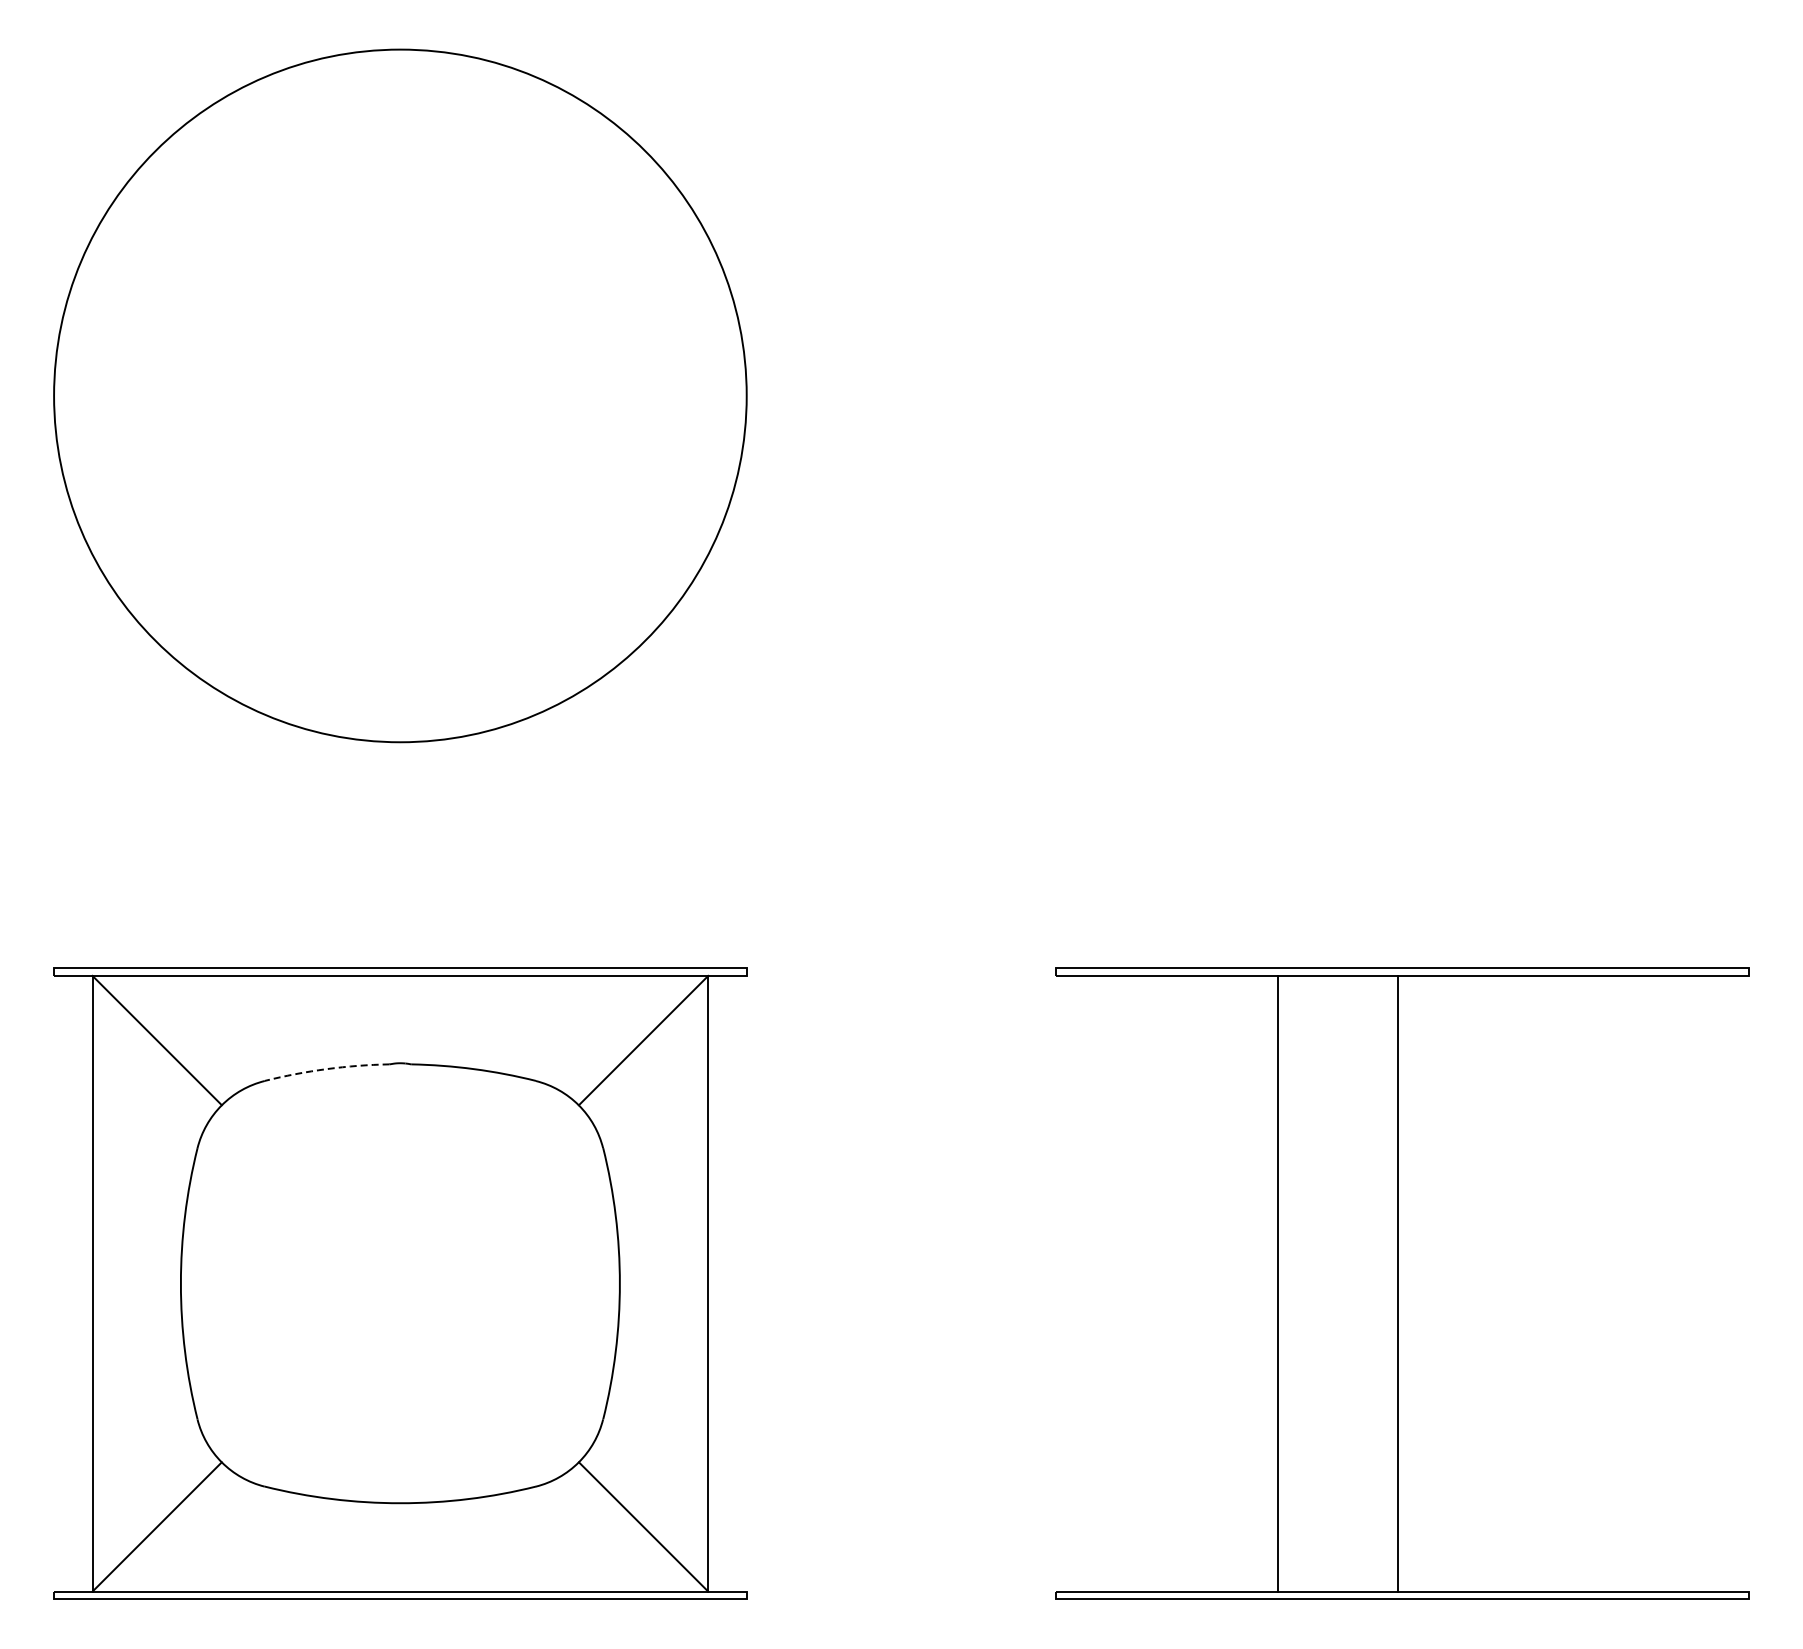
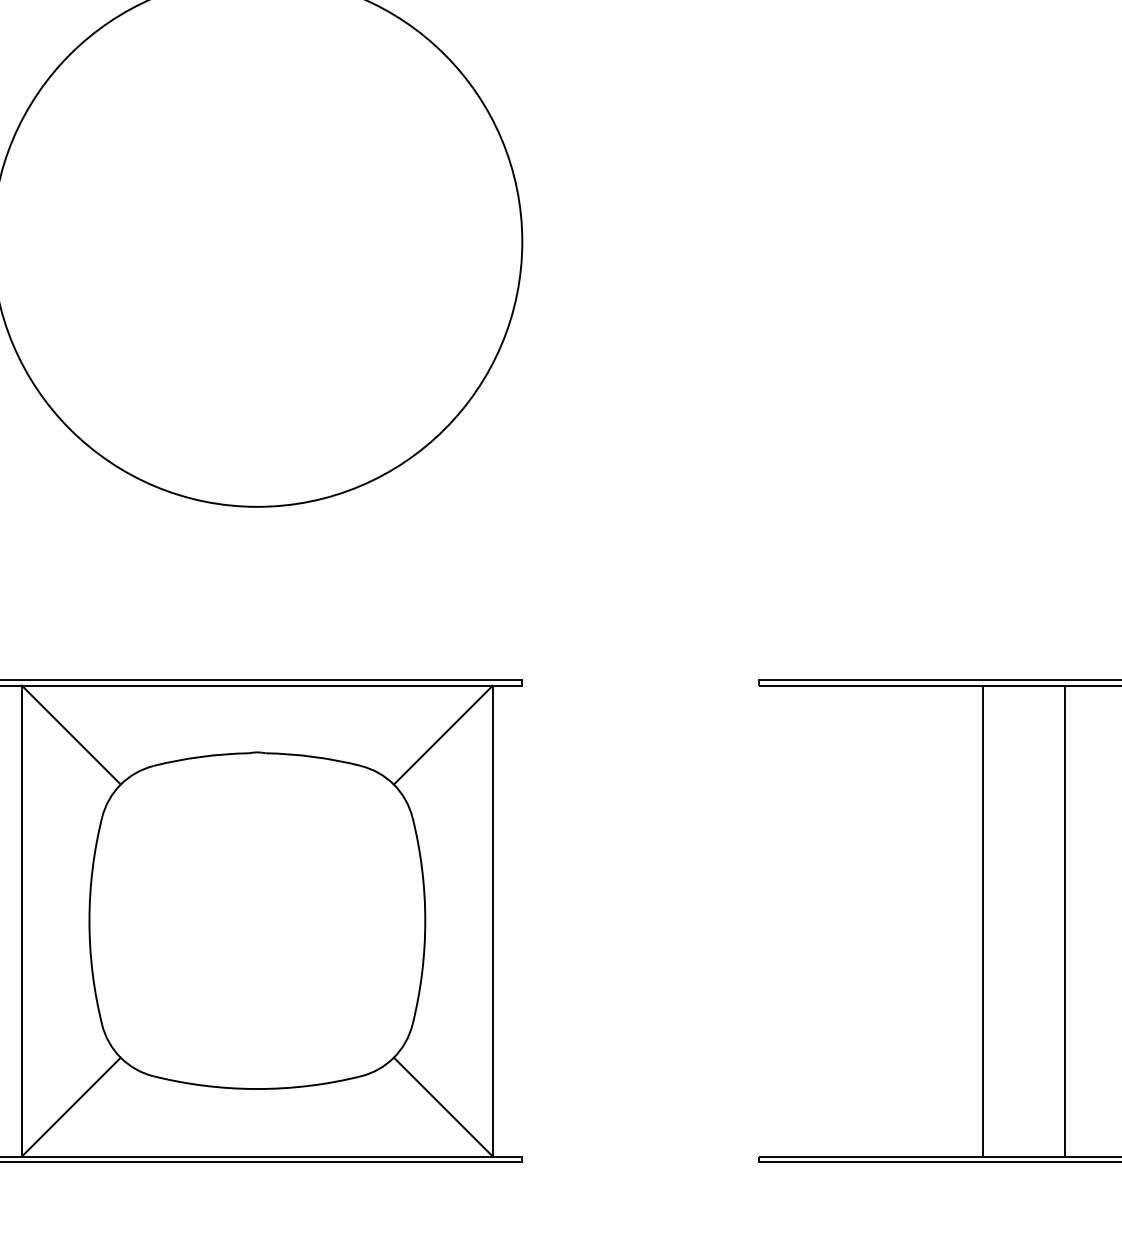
arc: (326, 1069) -> (200, 757), dashed -> solid
line: (1277, 1283) -> (982, 920), moved
line: (1398, 1283) -> (1065, 920), moved

